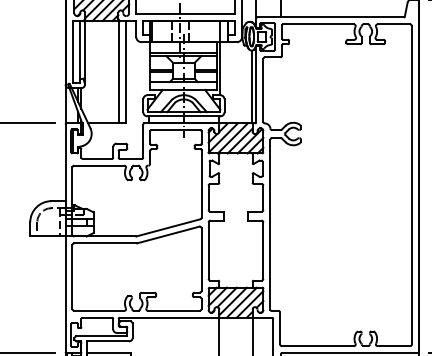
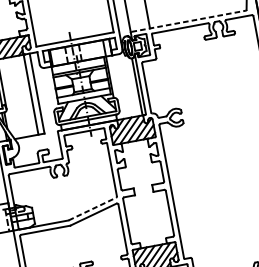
line: (331, 17) -> (189, 21), solid -> dashed
line: (168, 227) -> (92, 208), solid -> dashed

